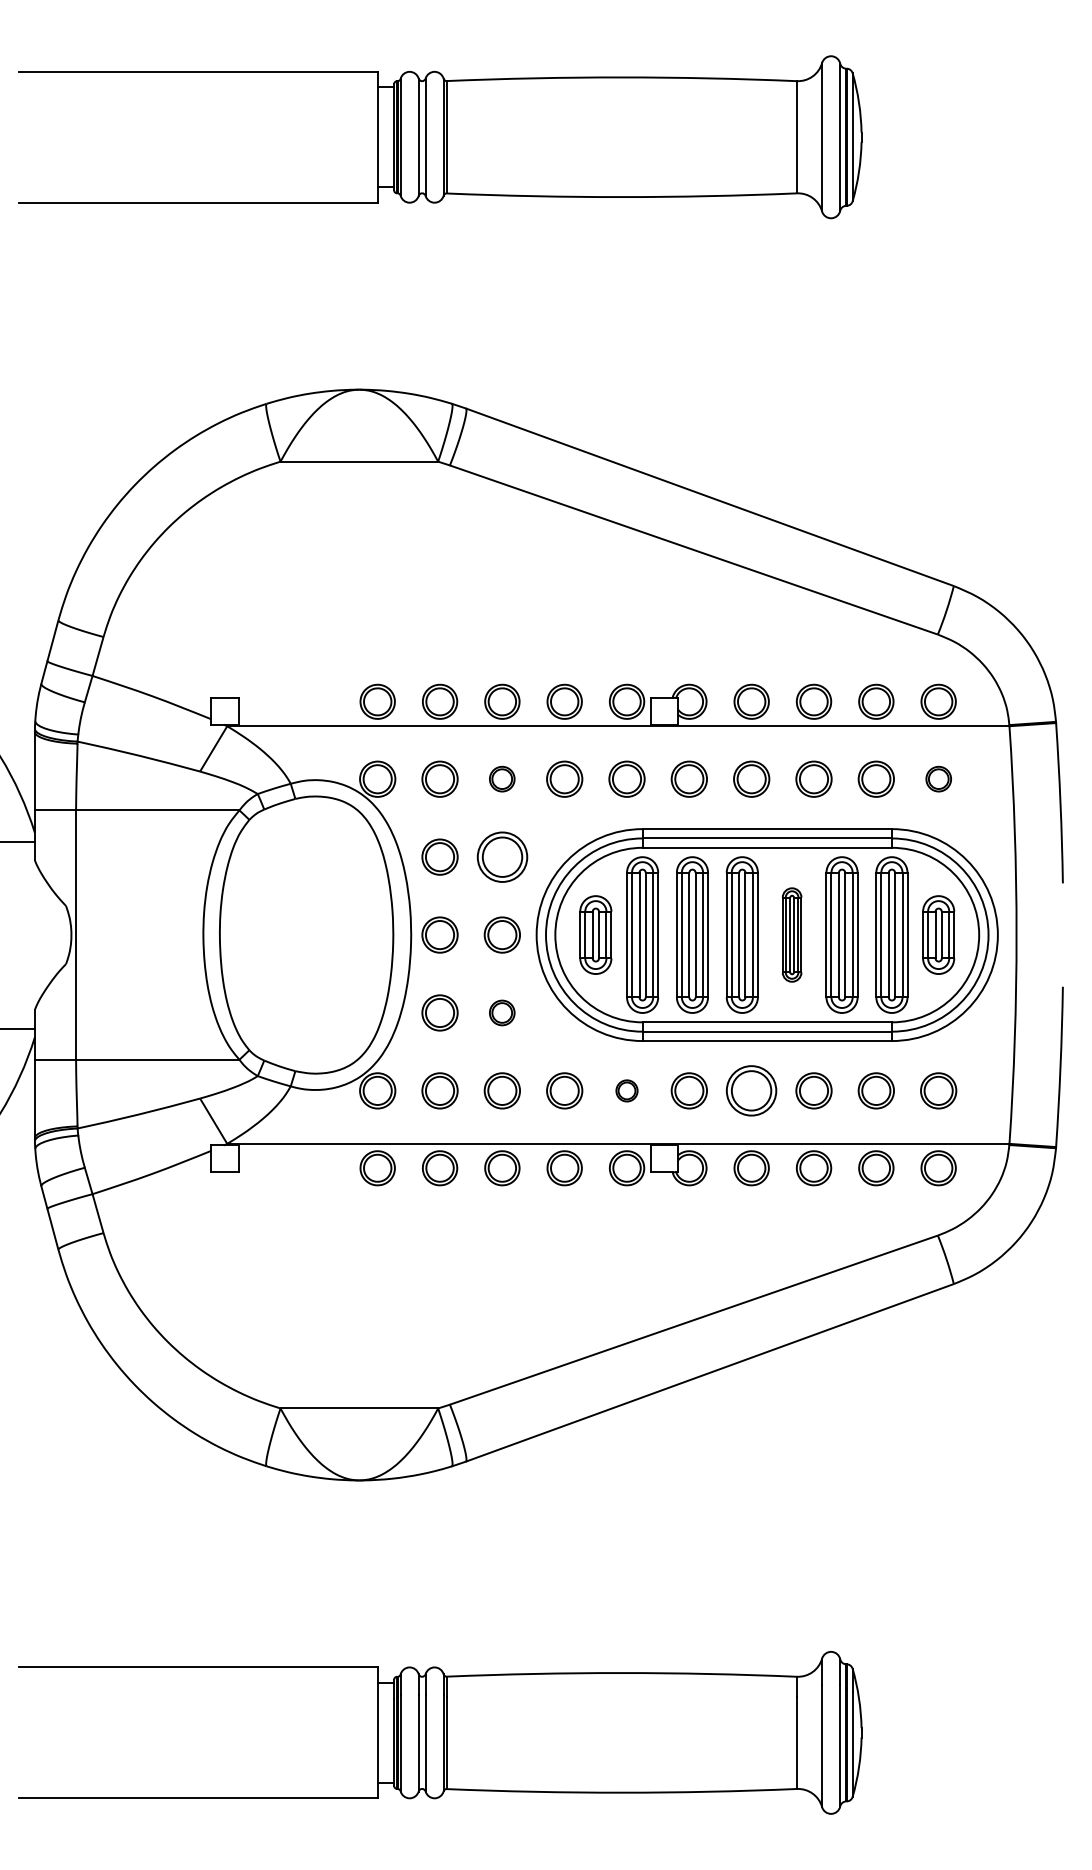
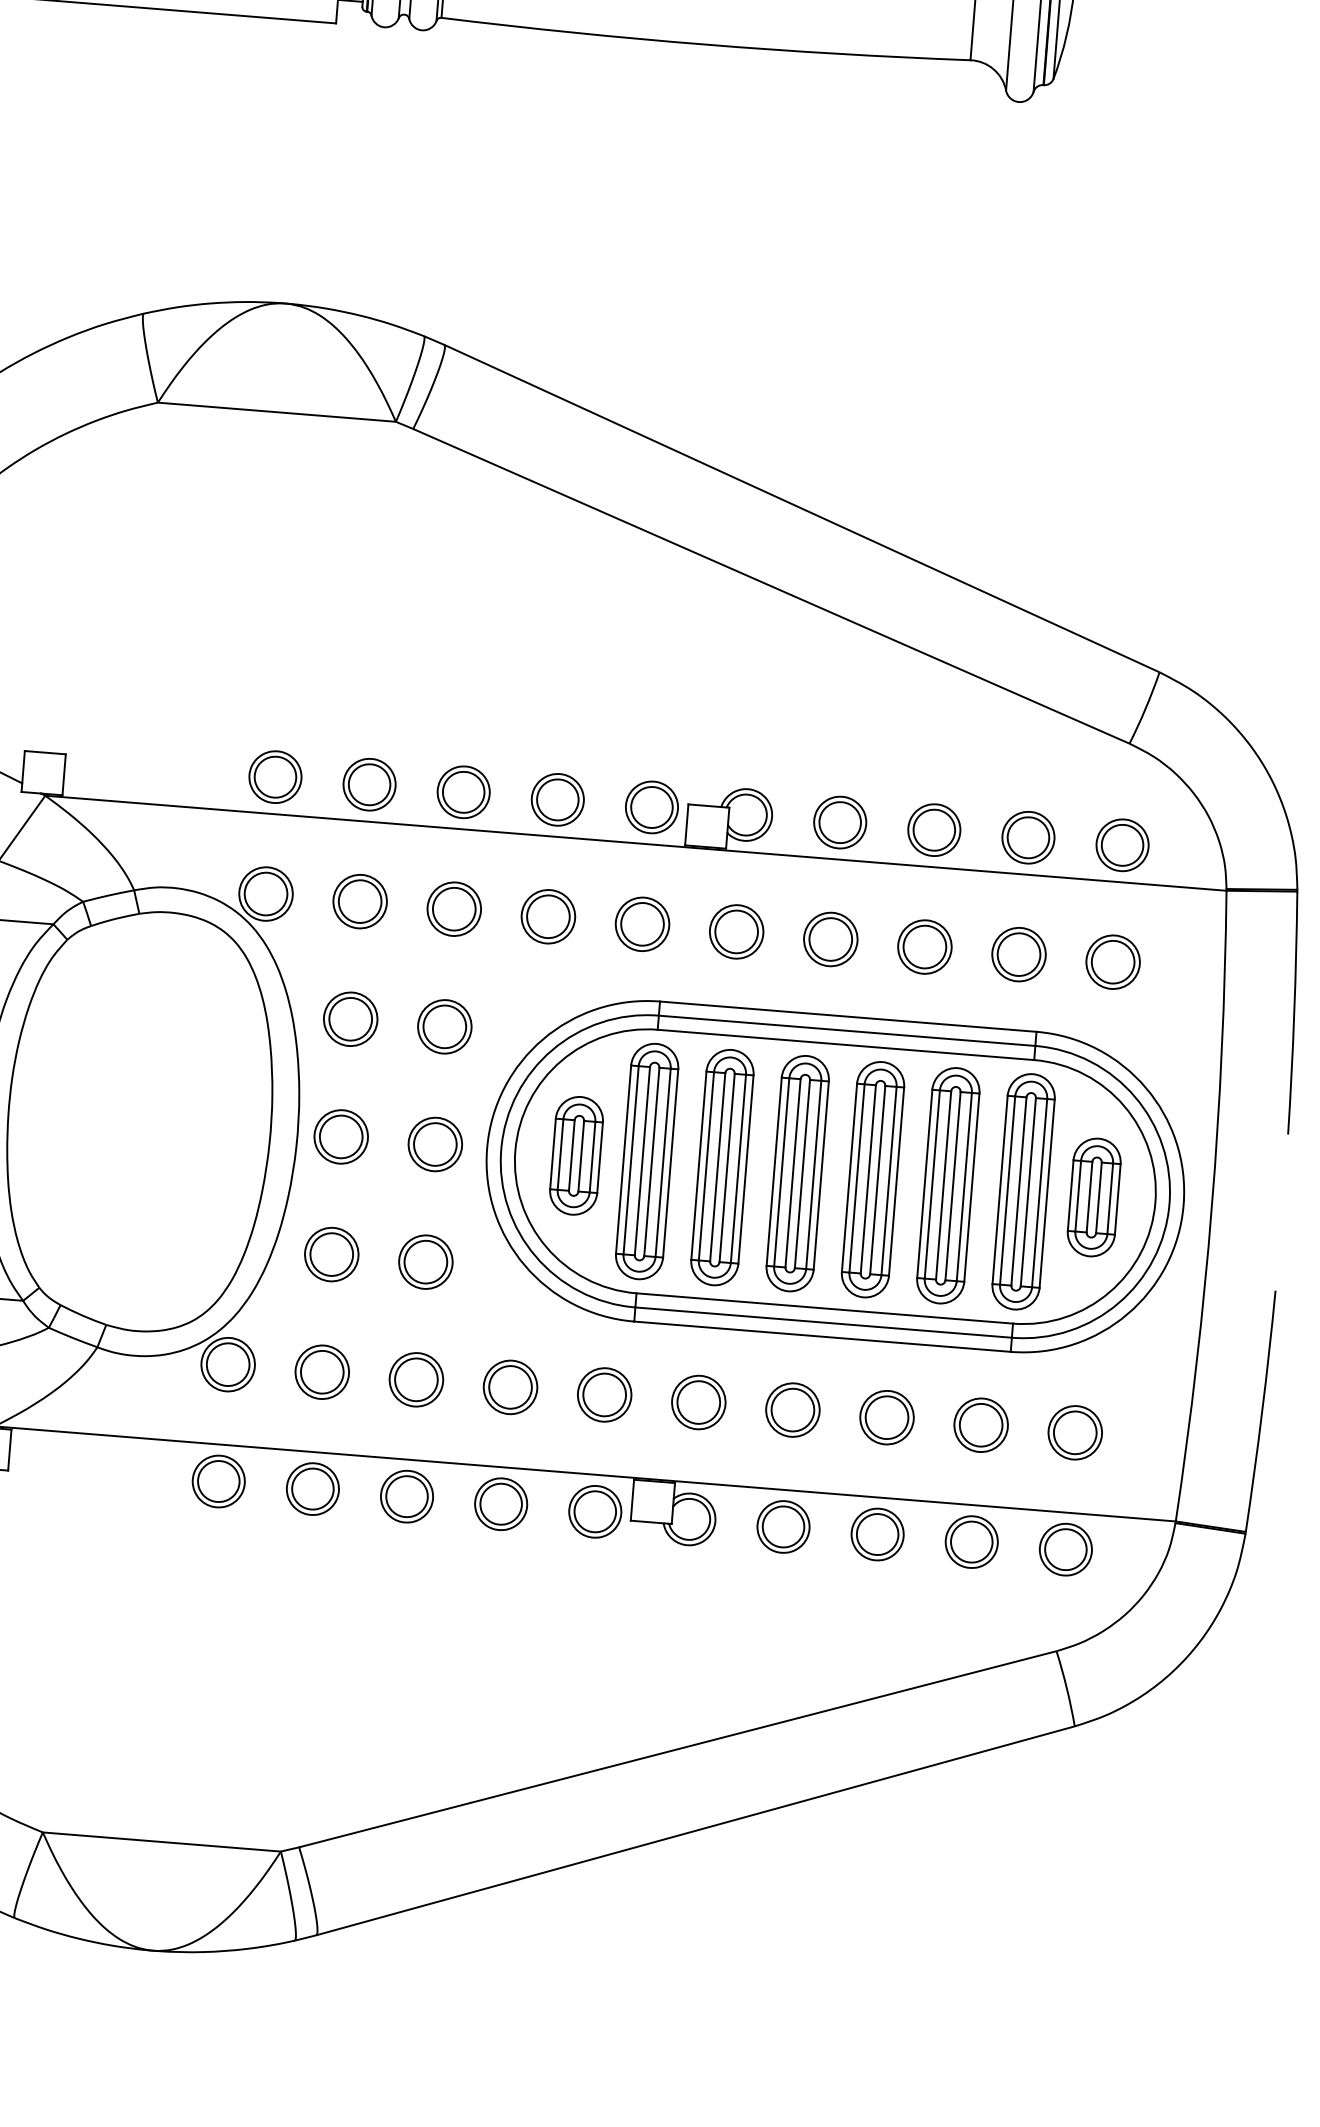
part: (501, 778) -> (453, 907), size x1.43
part: (938, 778) -> (1112, 961), size x1.43
part: (501, 856) -> (443, 1025), size x0.71
part: (791, 934) -> (872, 1178), size x1.67
part: (501, 1012) -> (424, 1261), size x1.43
part: (626, 1090) -> (603, 1394), size x1.67
part: (751, 1090) -> (792, 1409), size x0.71

